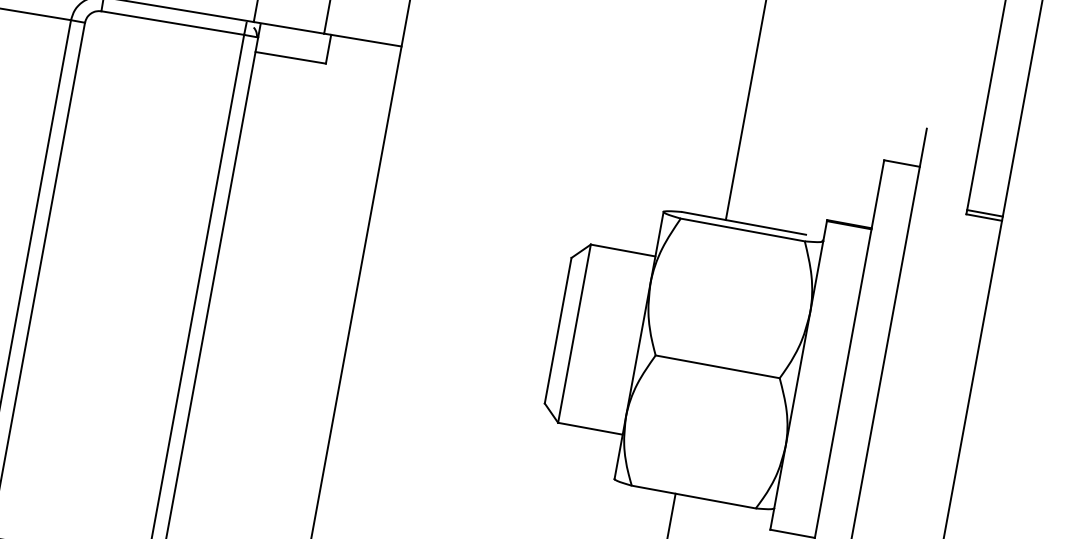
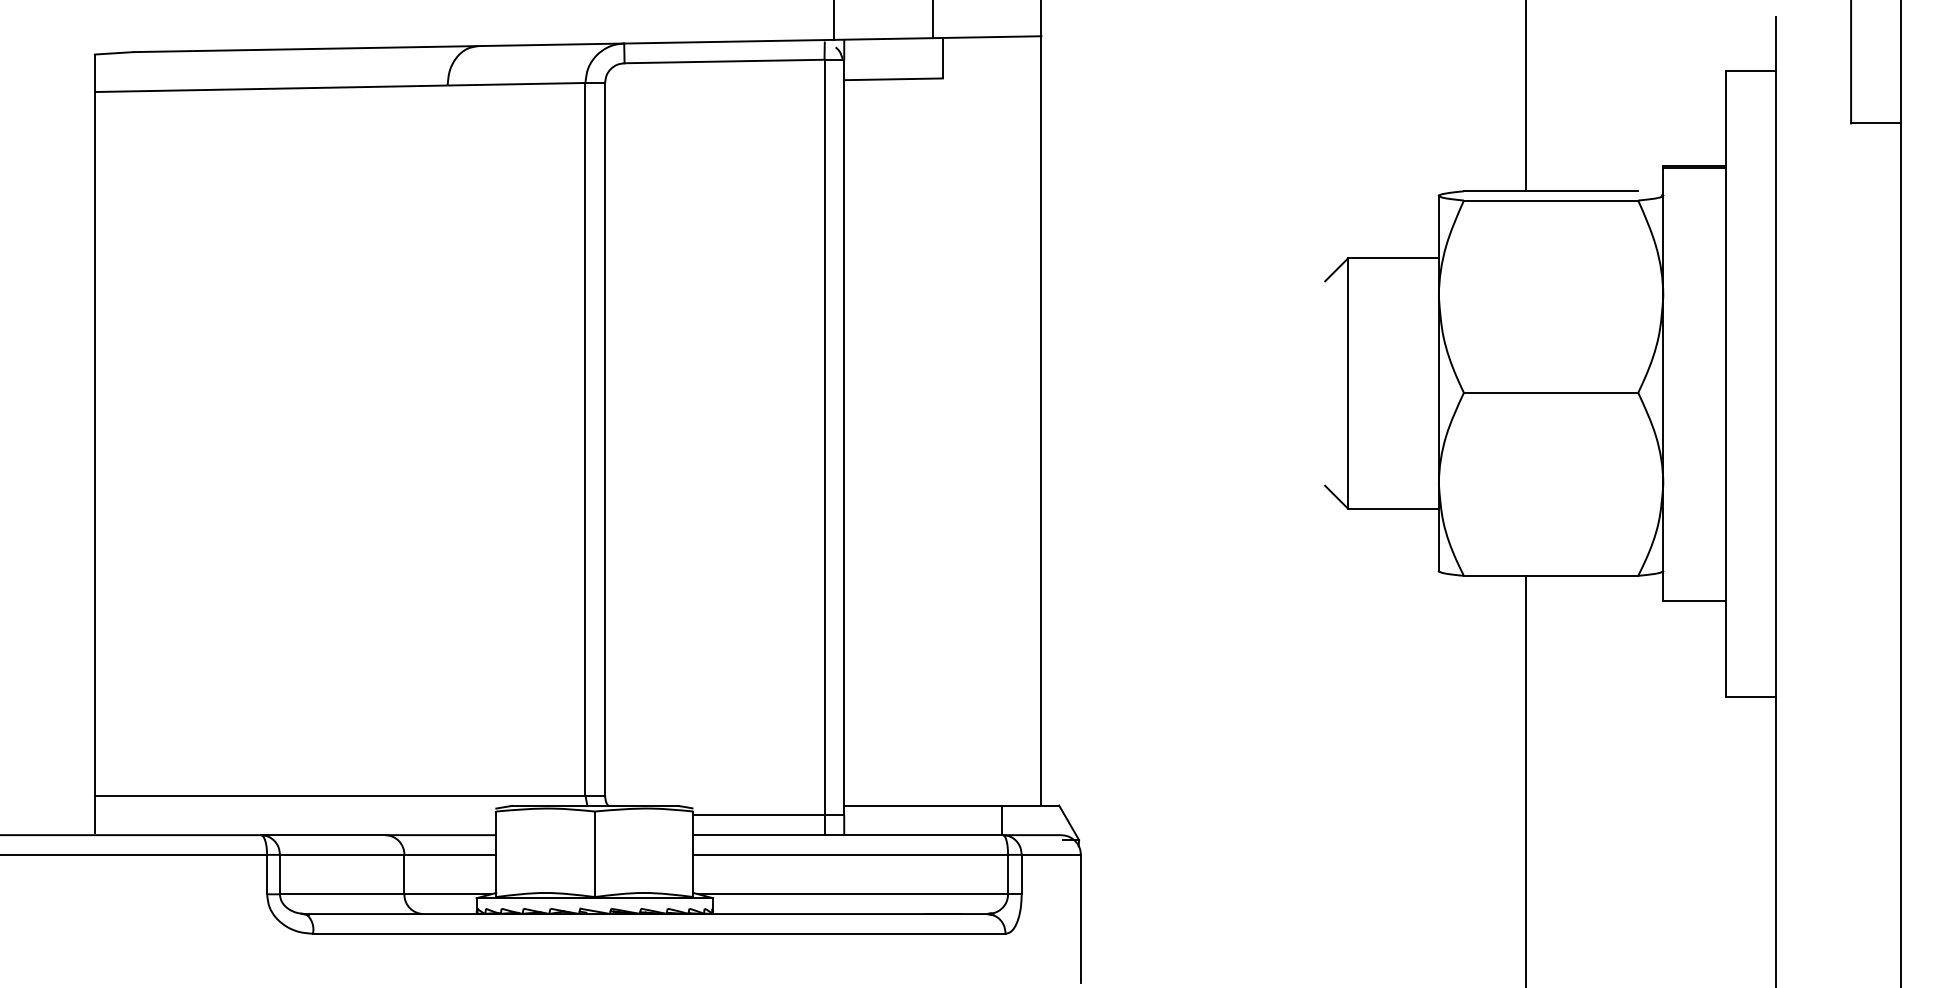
line: (985, 213) -> (1876, 117), removed
line: (558, 330) -> (1325, 383), removed

